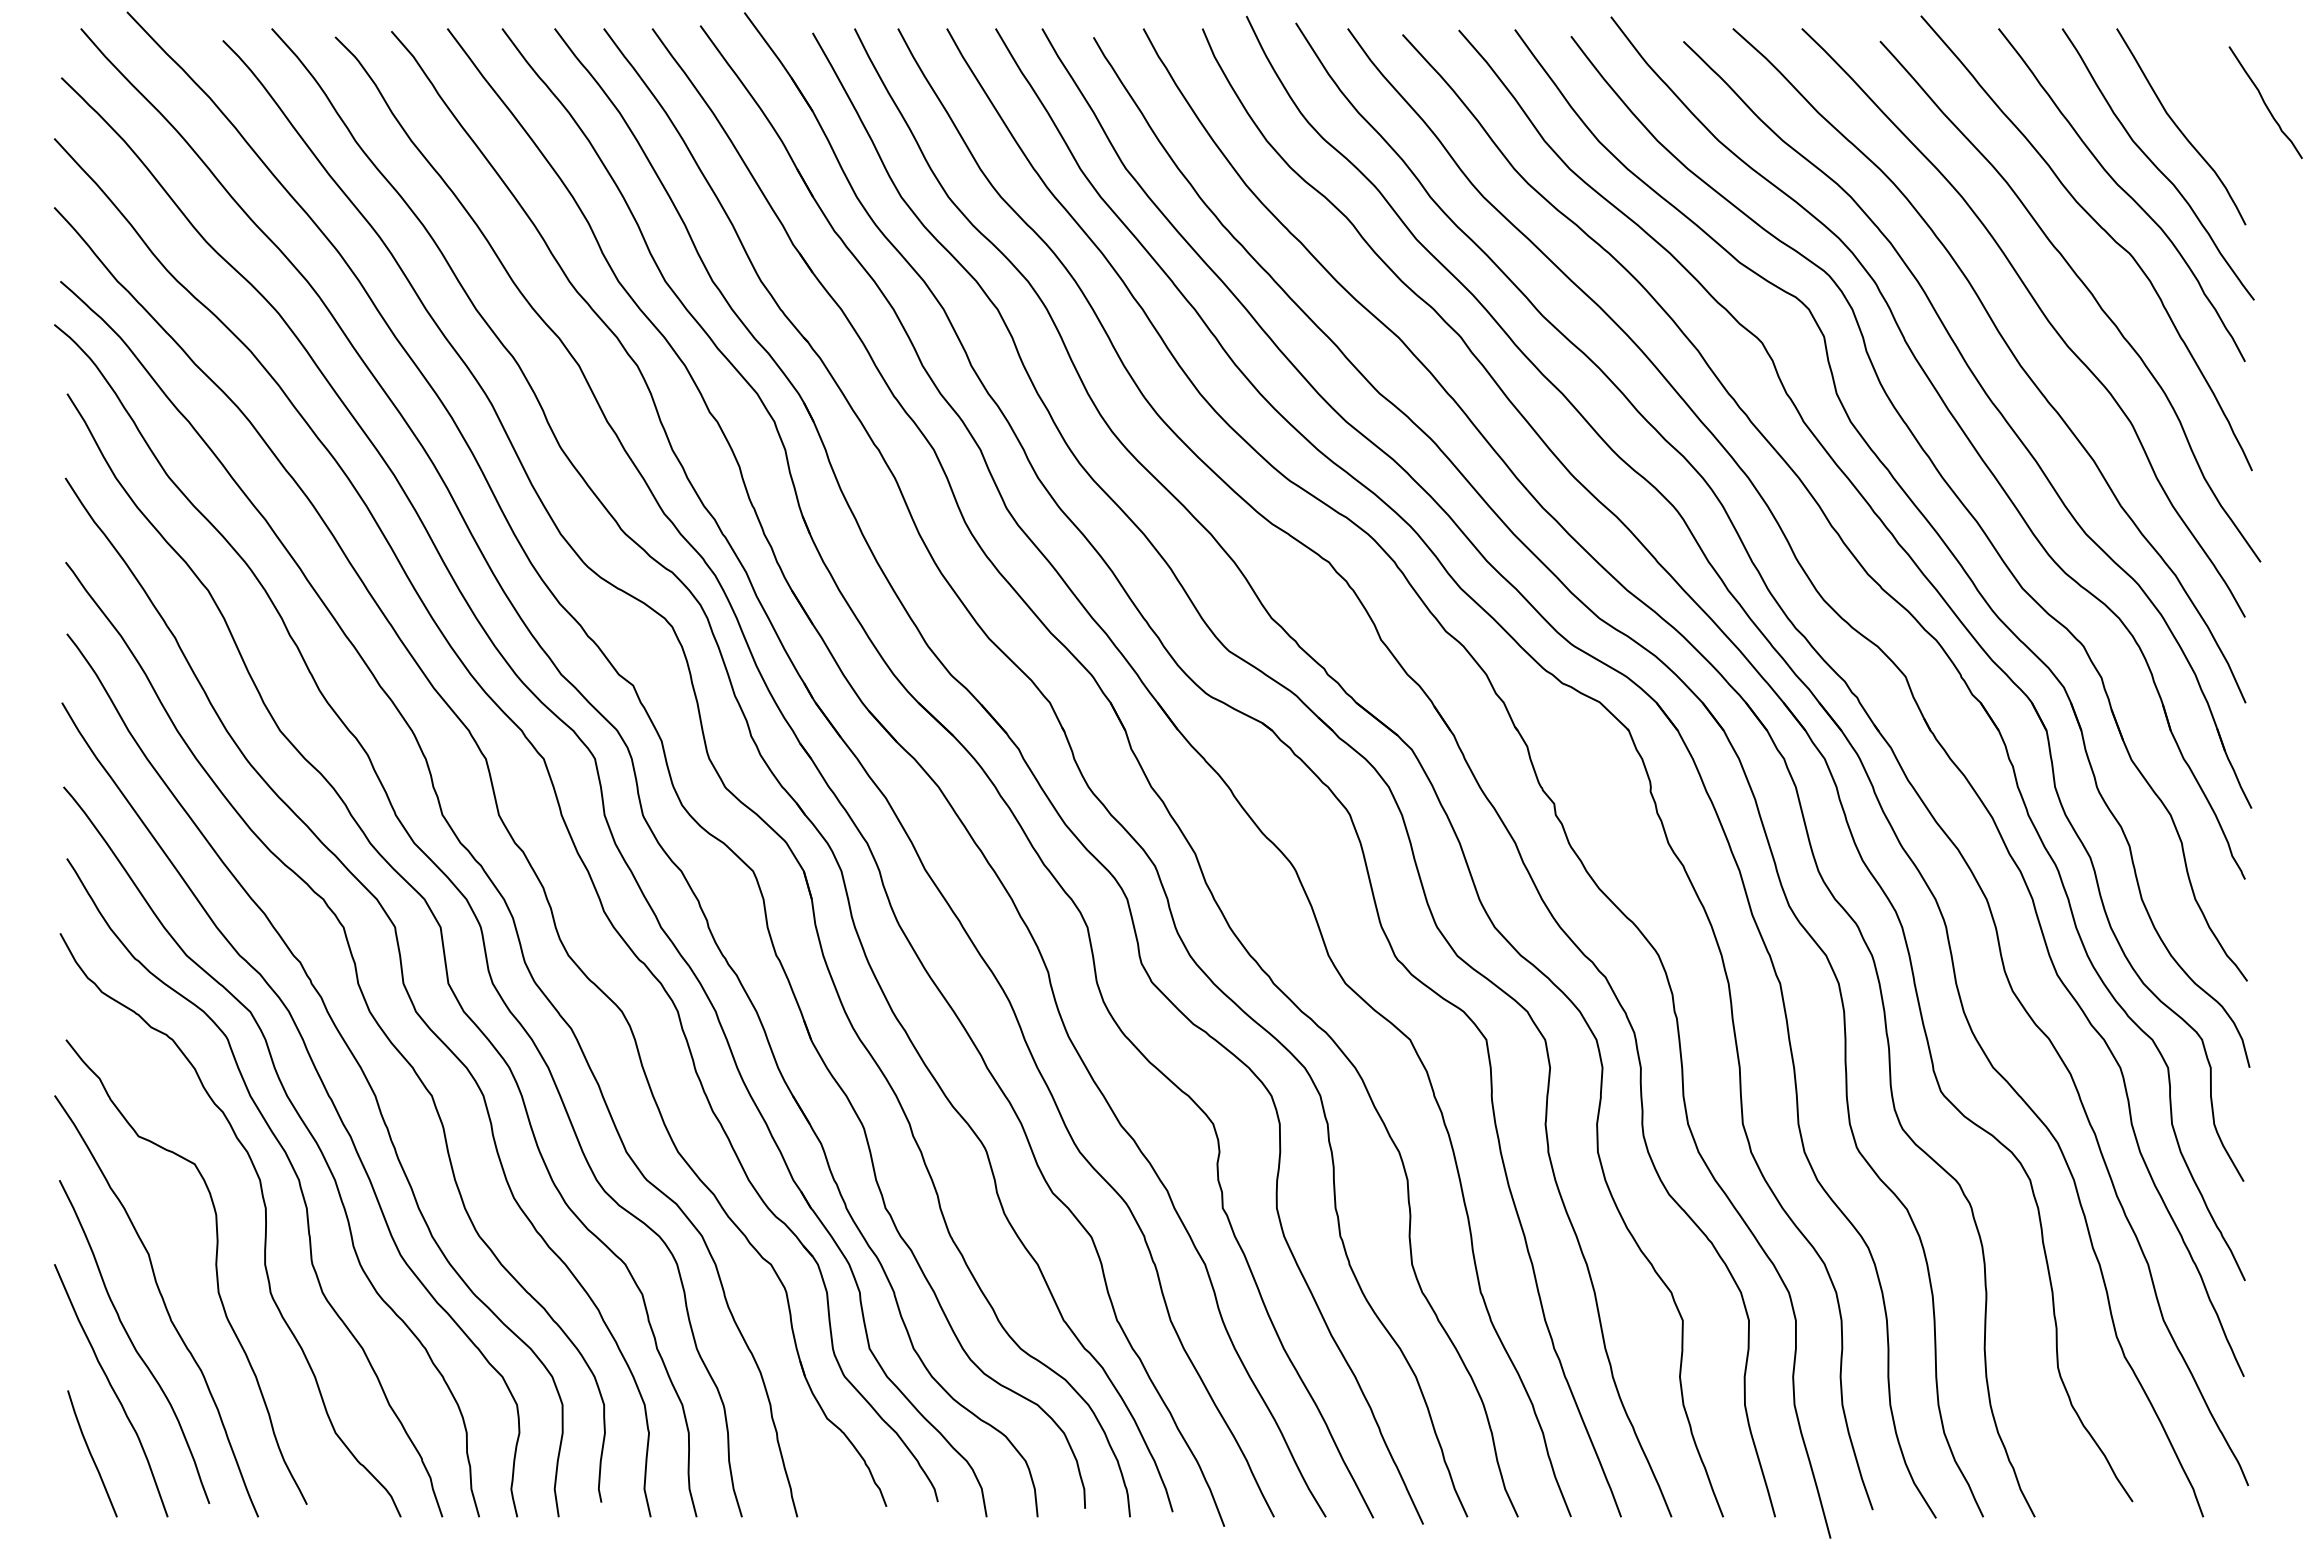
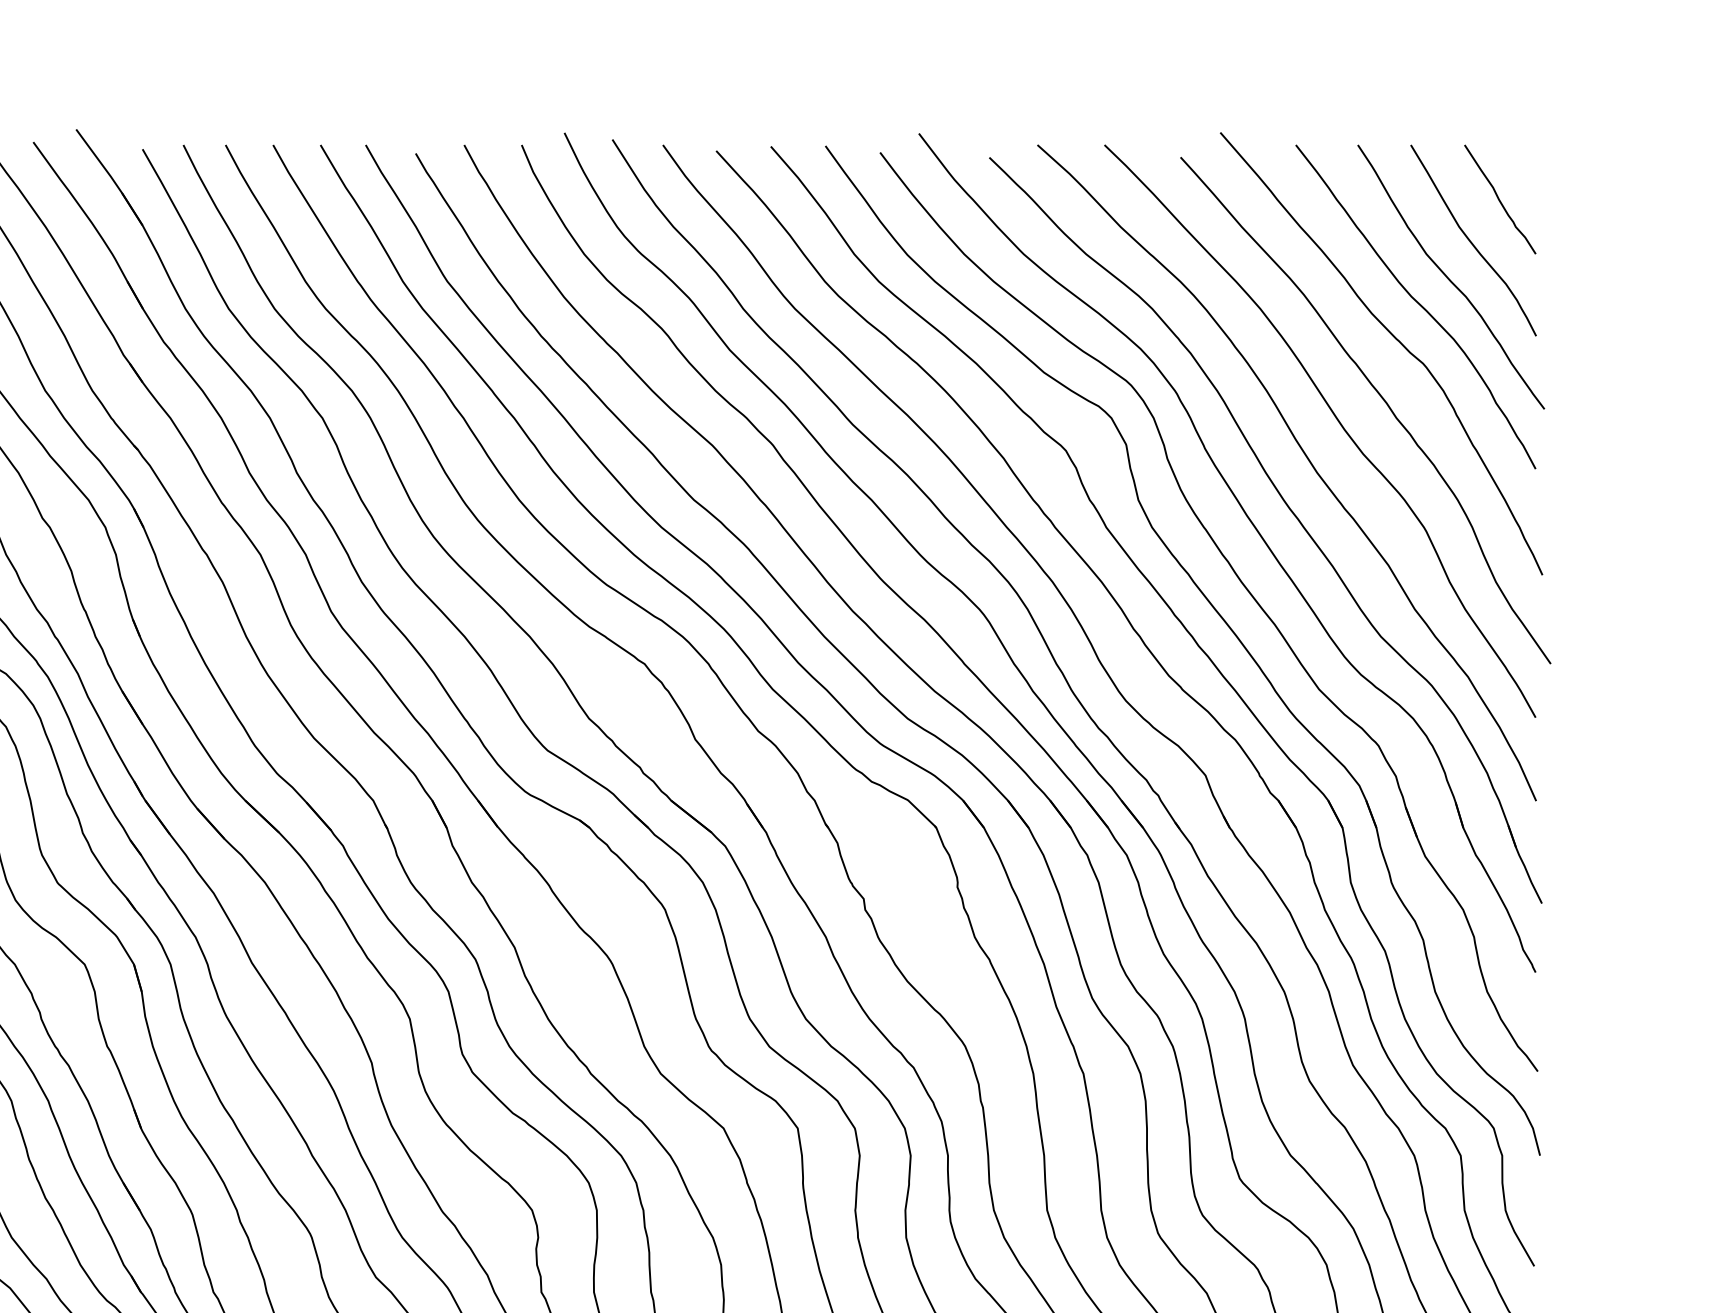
curve: (2265, 102) -> (1500, 199), moved

